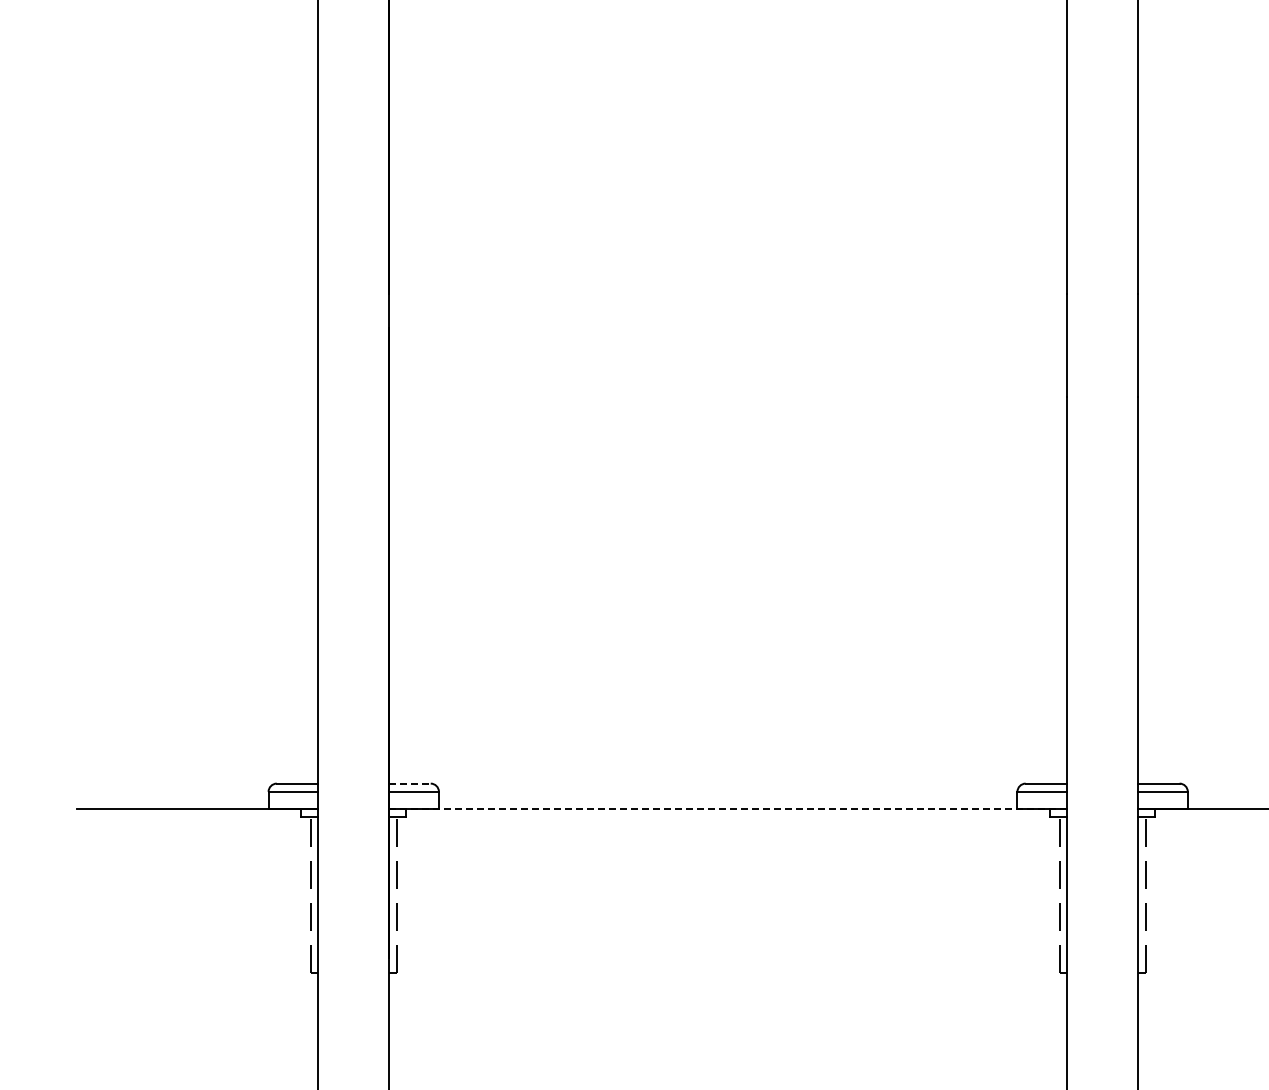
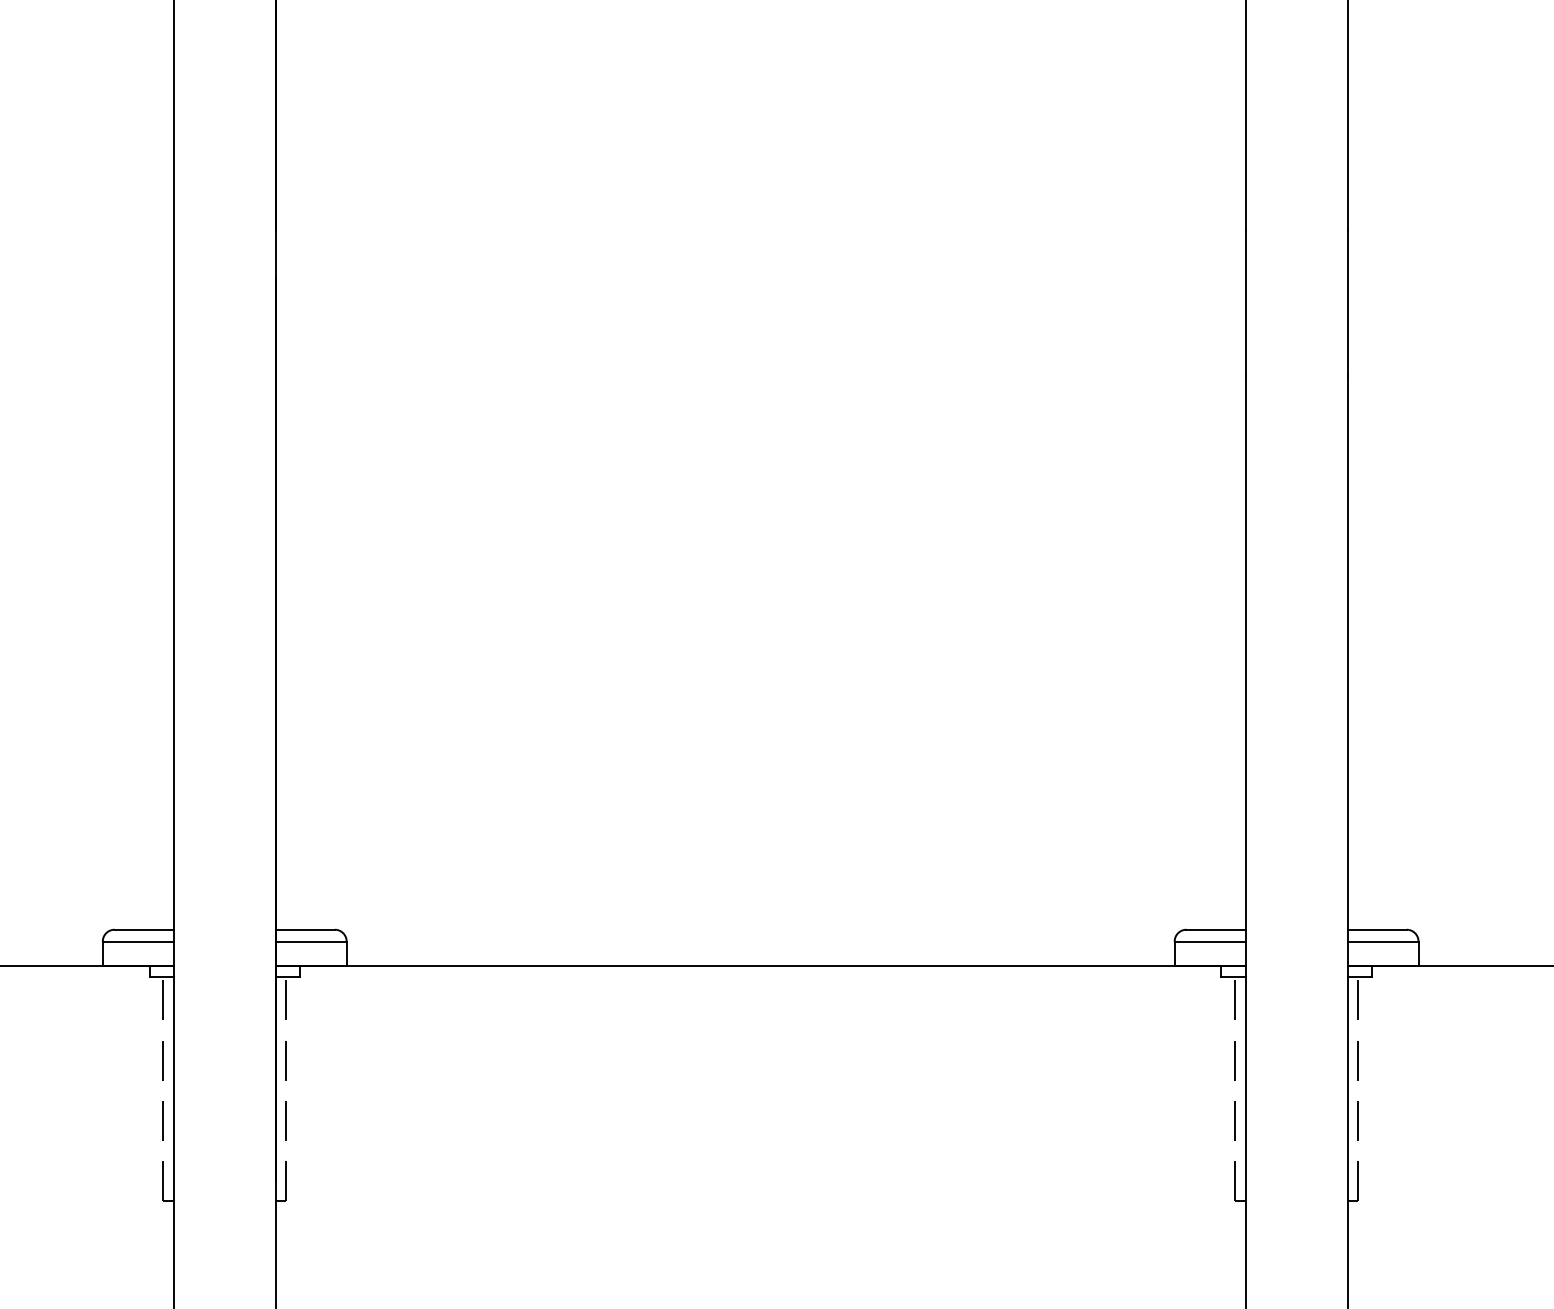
line: (410, 783) -> (305, 929), dashed -> solid
line: (728, 808) -> (761, 965), dashed -> solid

